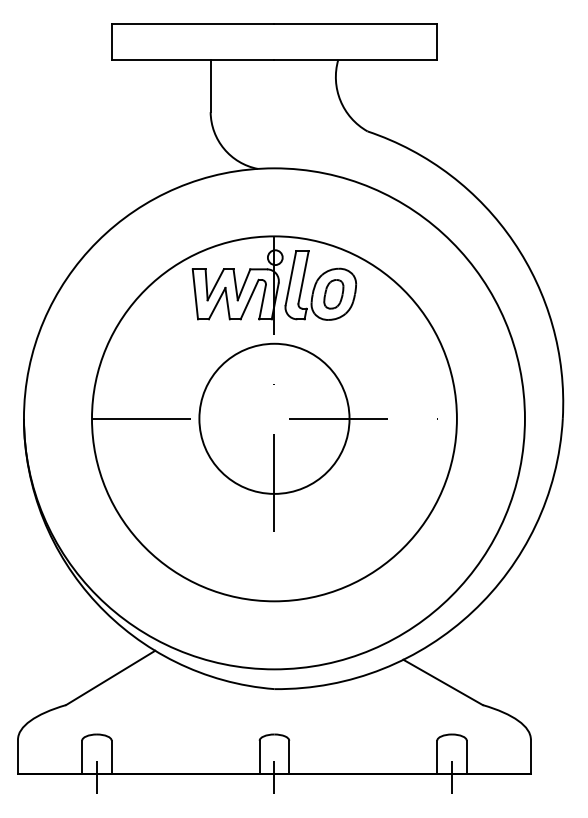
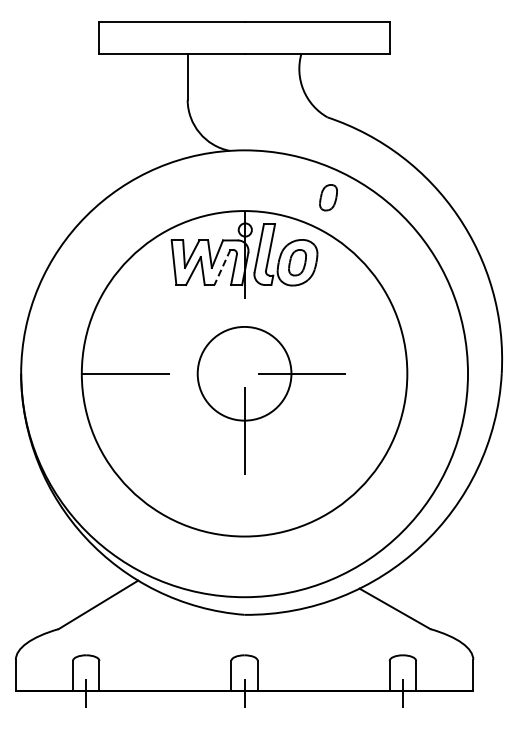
part: (368, 221) -> (328, 197), added
line: (249, 299) -> (222, 267), solid -> dashed
circle: (274, 418) -> (244, 373), size x0.7

